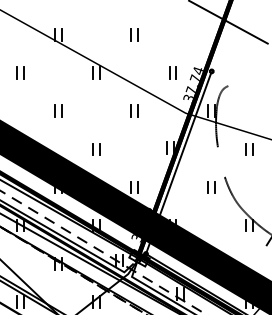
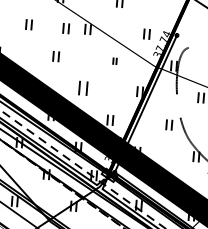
part: (68, 73) -> (66, 28), added
part: (134, 110) -> (114, 60), size x0.6
part: (96, 149) -> (83, 88), size x1.4

